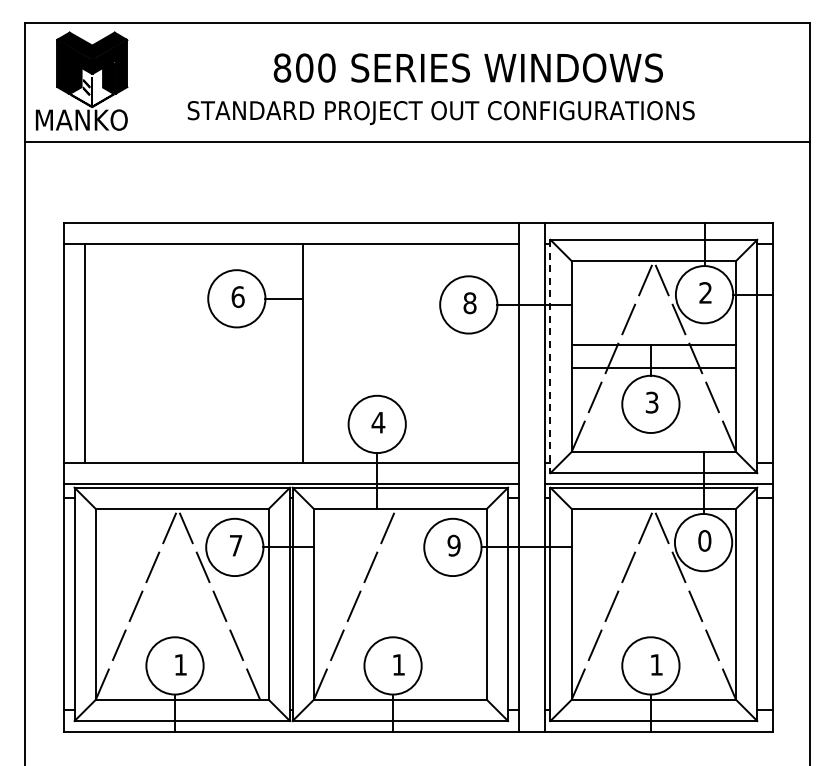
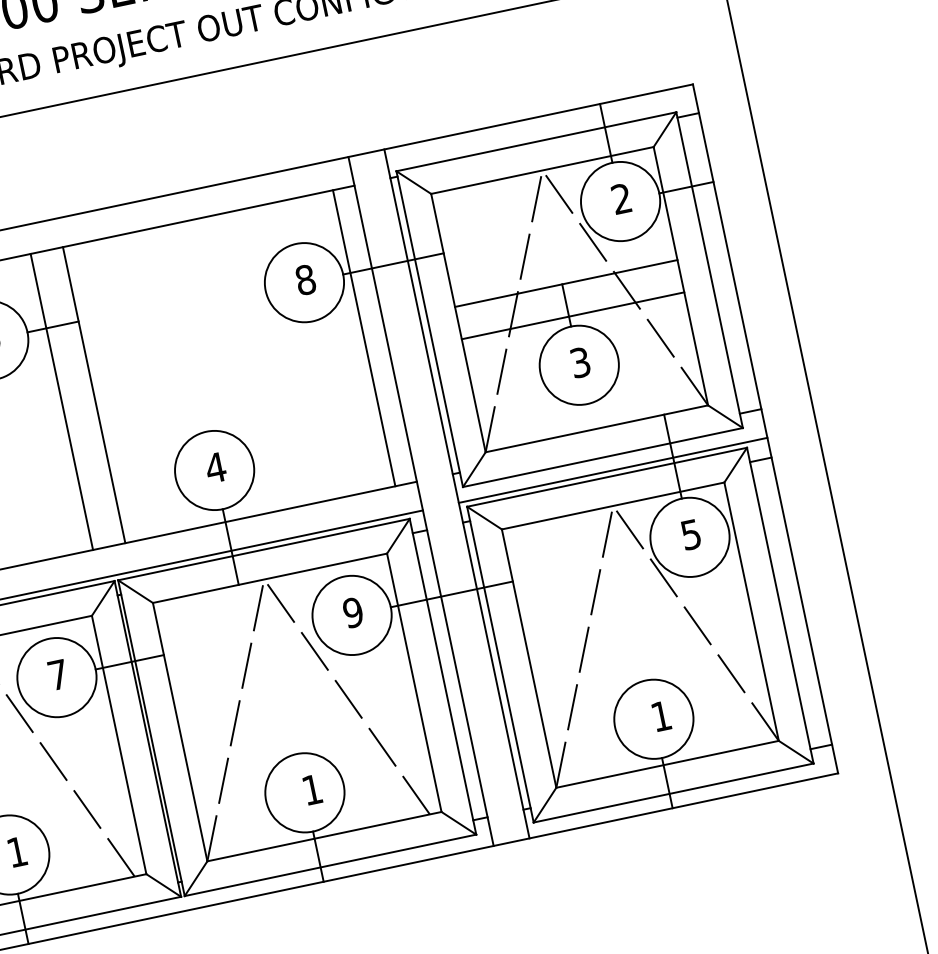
line: (279, 352) -> (61, 401), added
line: (502, 352) -> (363, 337), added
line: (550, 356) -> (429, 329), dashed -> solid
text: (704, 540) -> (690, 534), 0 -> 5
line: (437, 603) -> (347, 695), added

